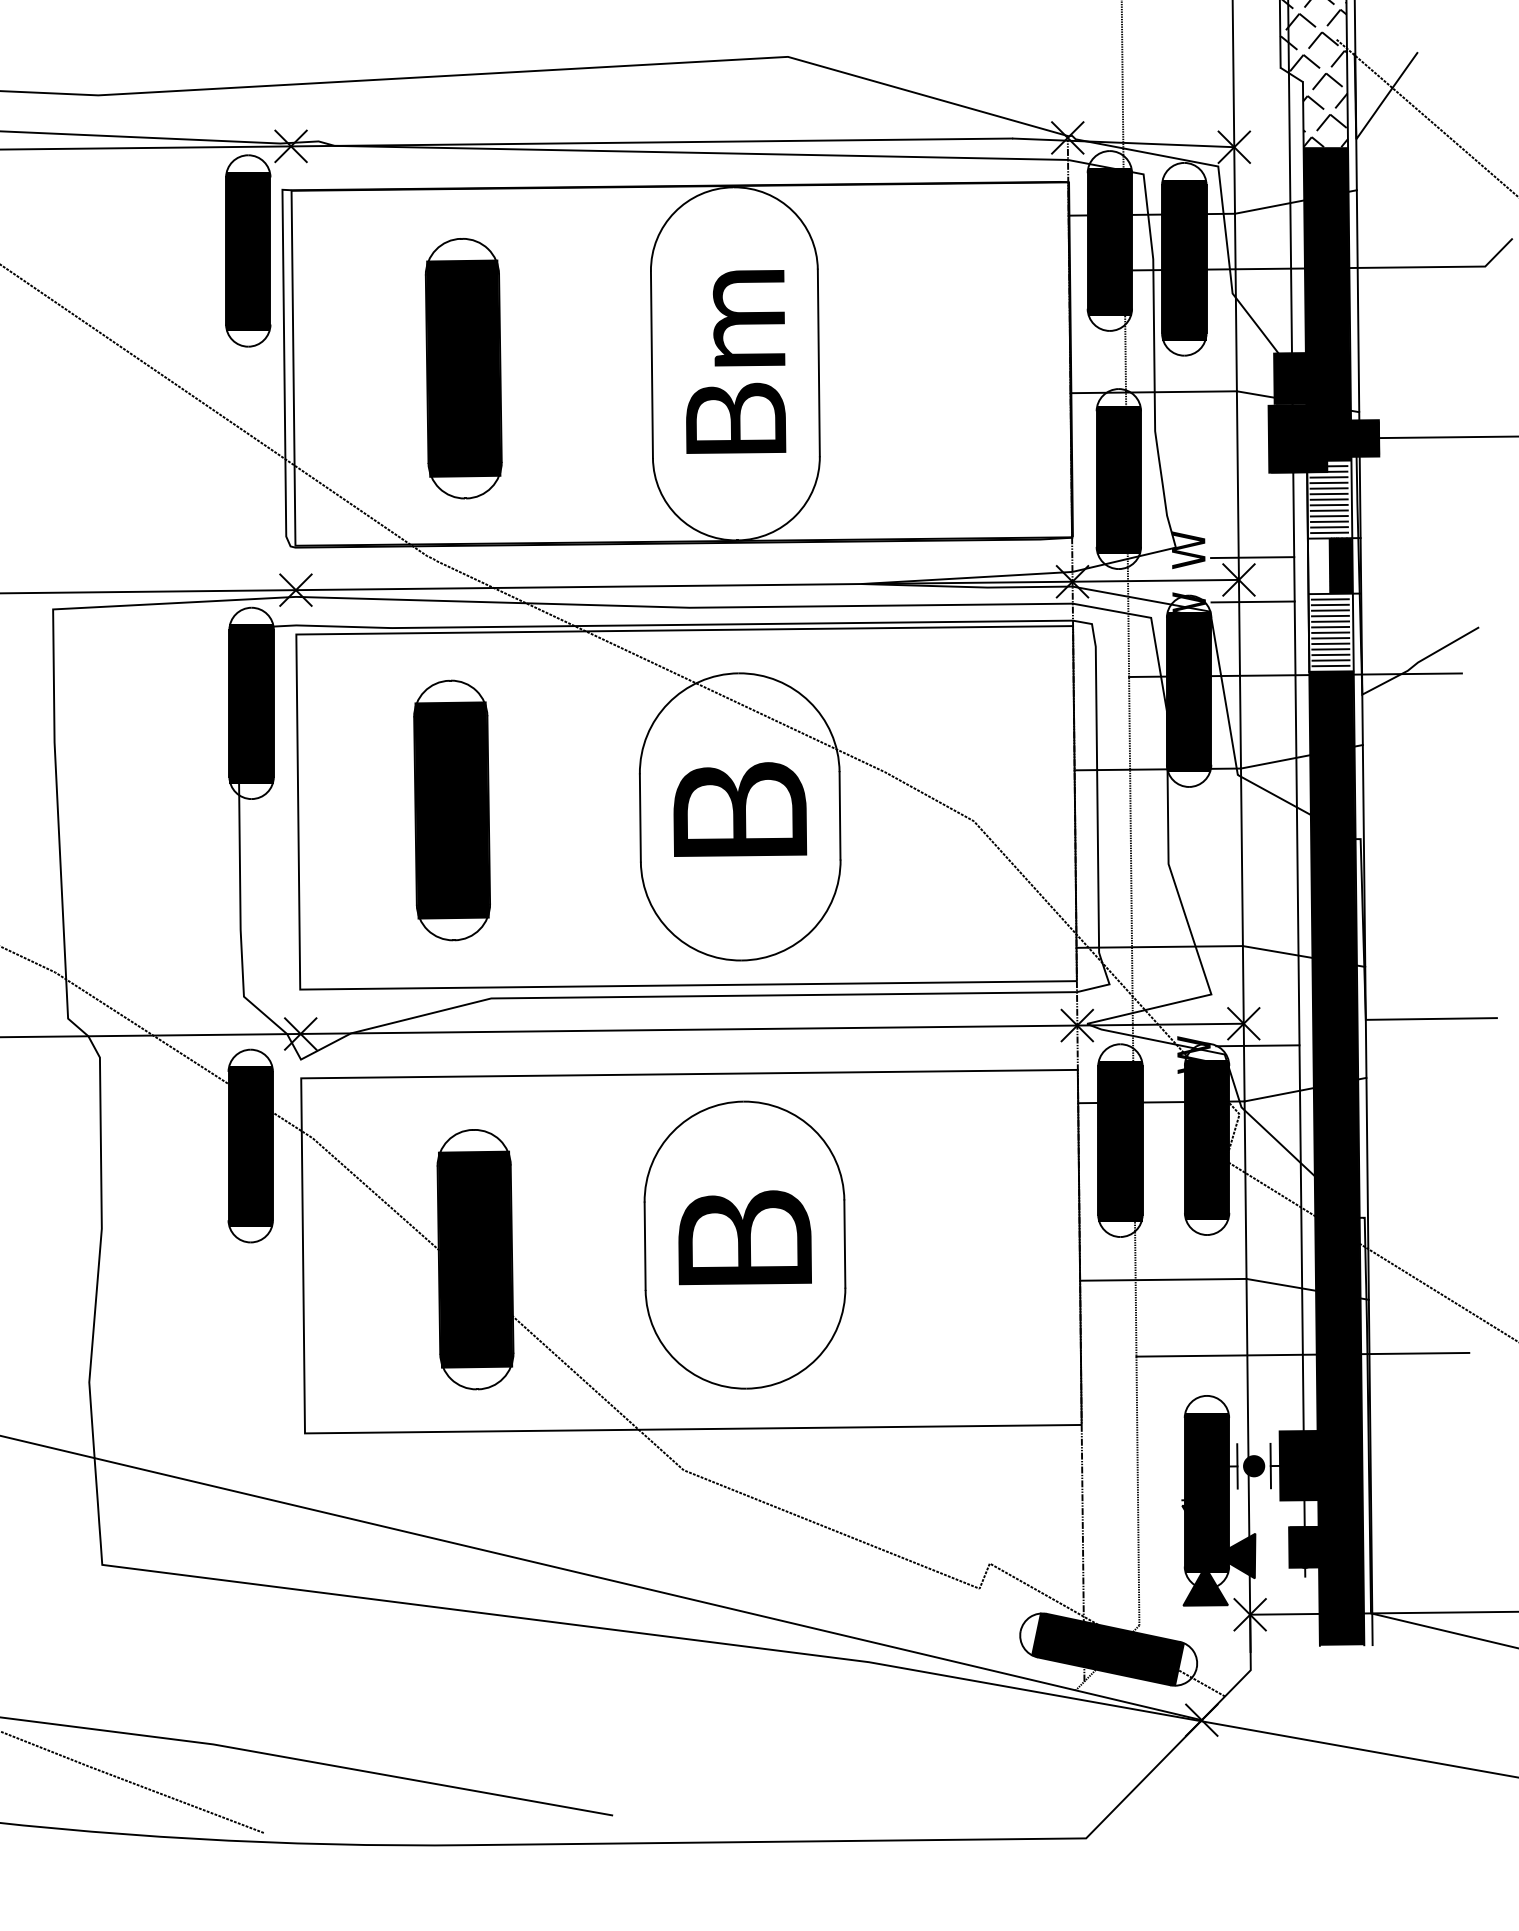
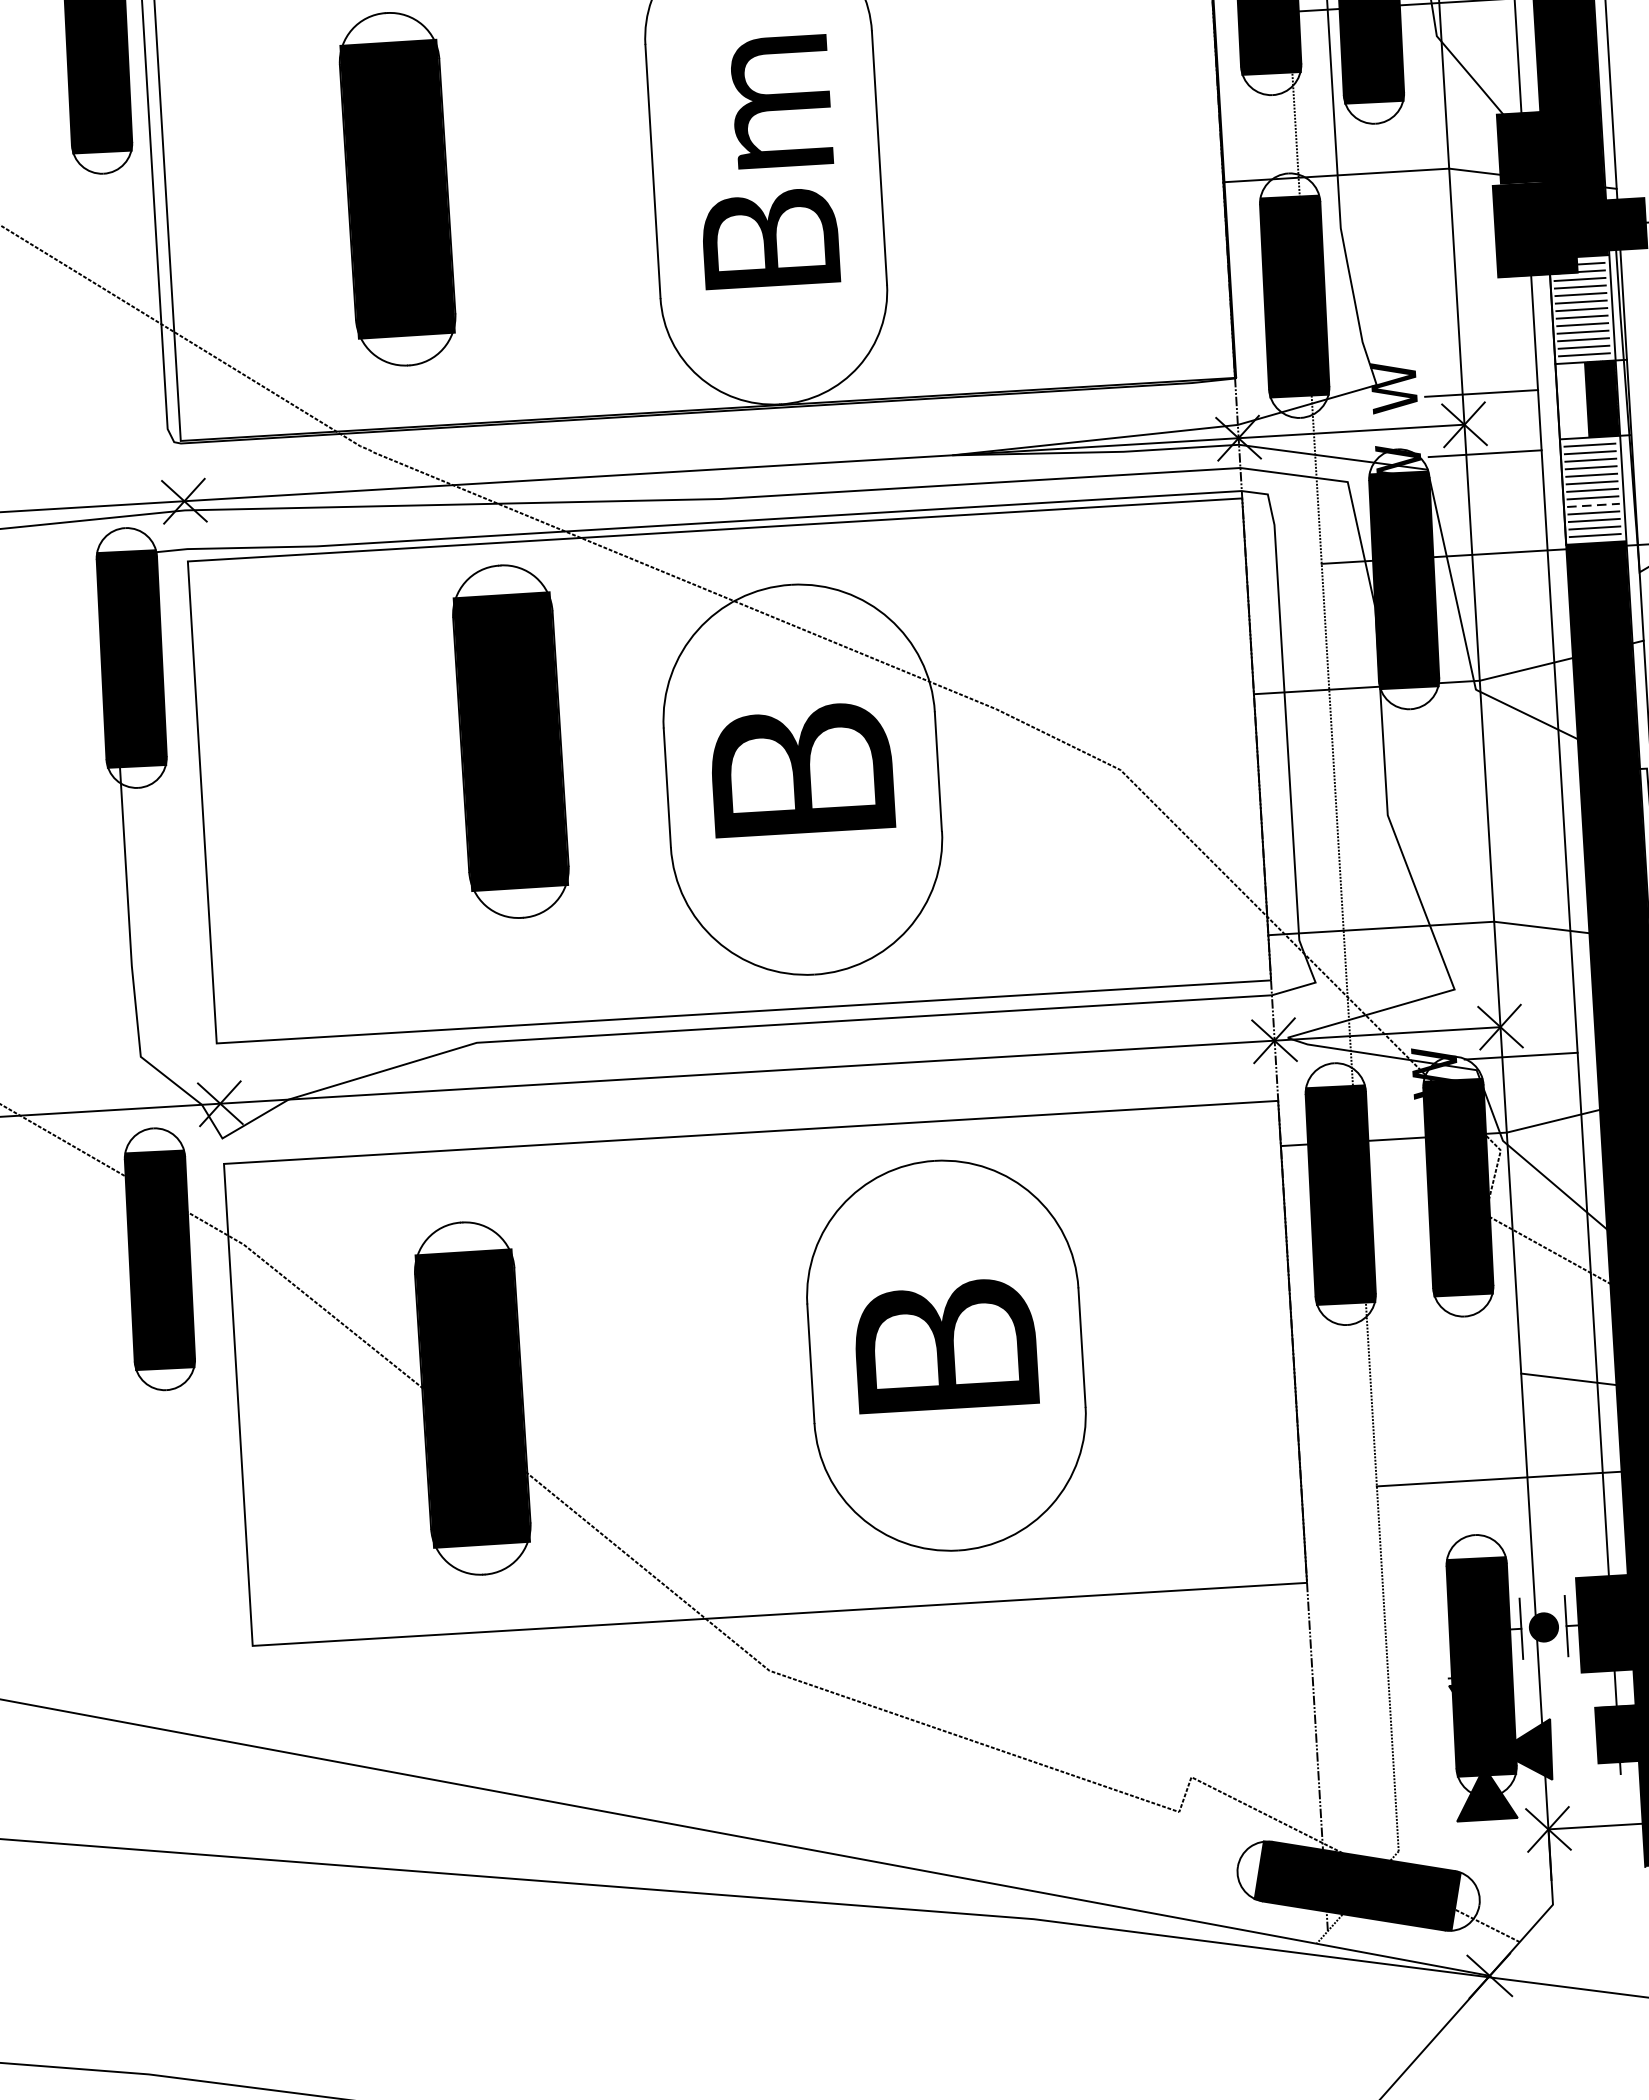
line: (1331, 643) -> (1594, 504), solid -> dashed
part: (451, 810) -> (510, 741), moved
part: (744, 1244) -> (945, 1354), moved
line: (1163, 1279) -> (1408, 1379), removed

